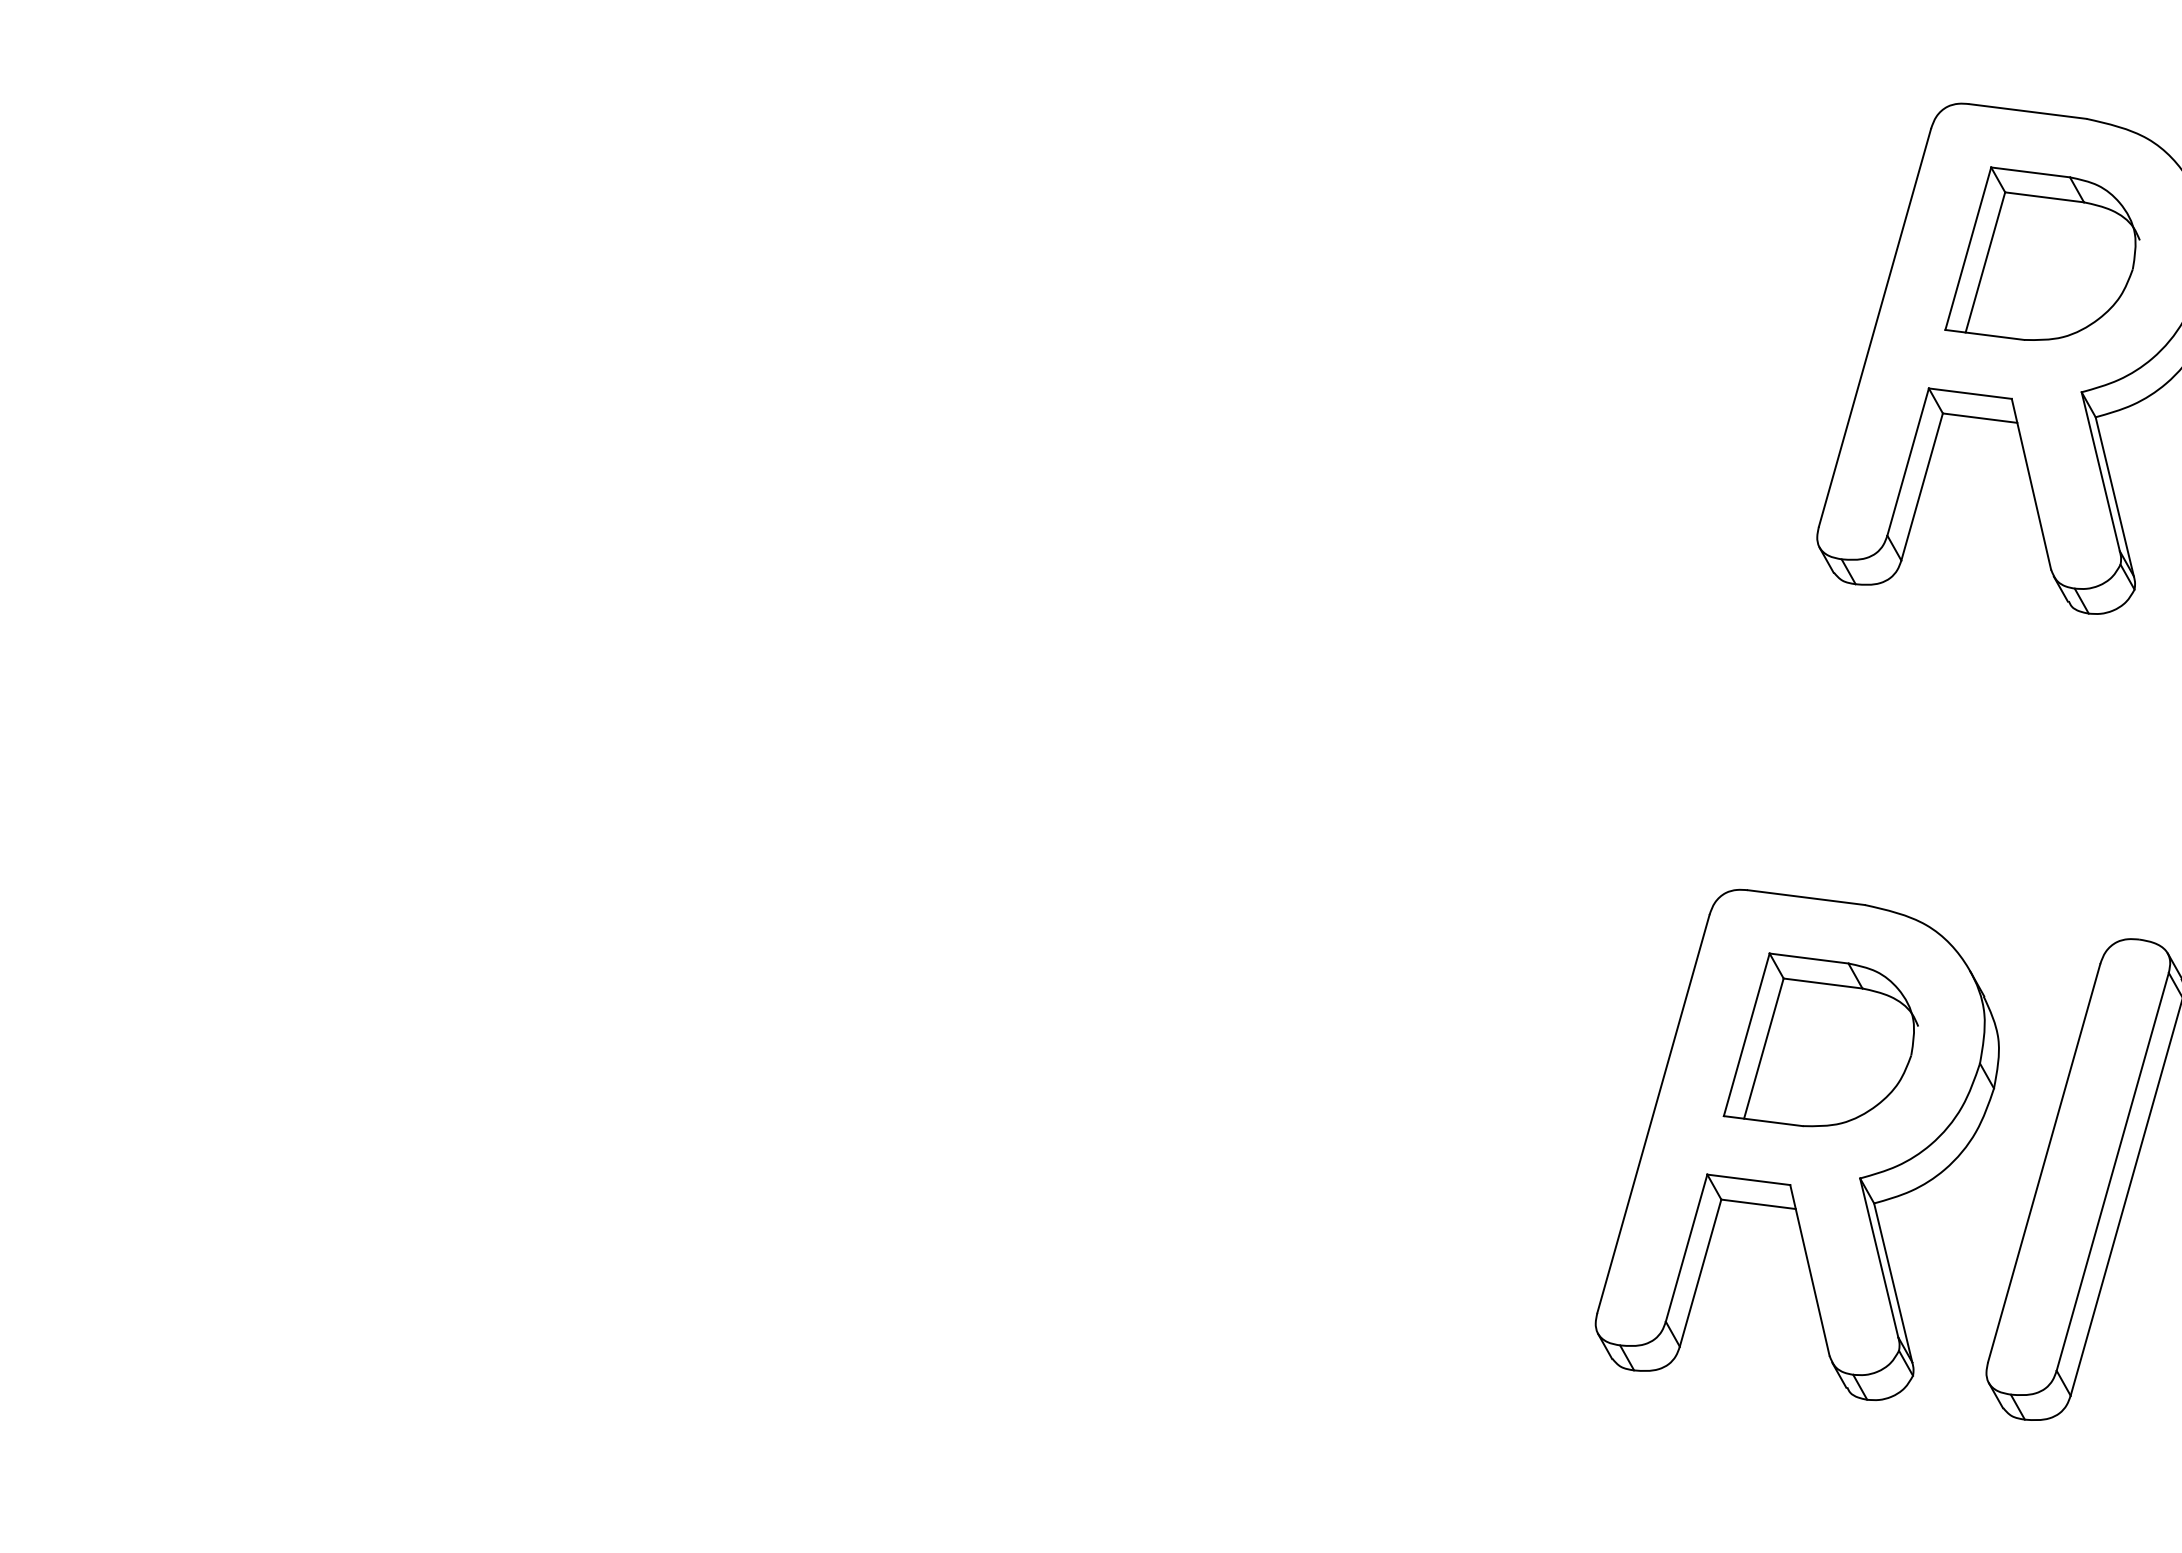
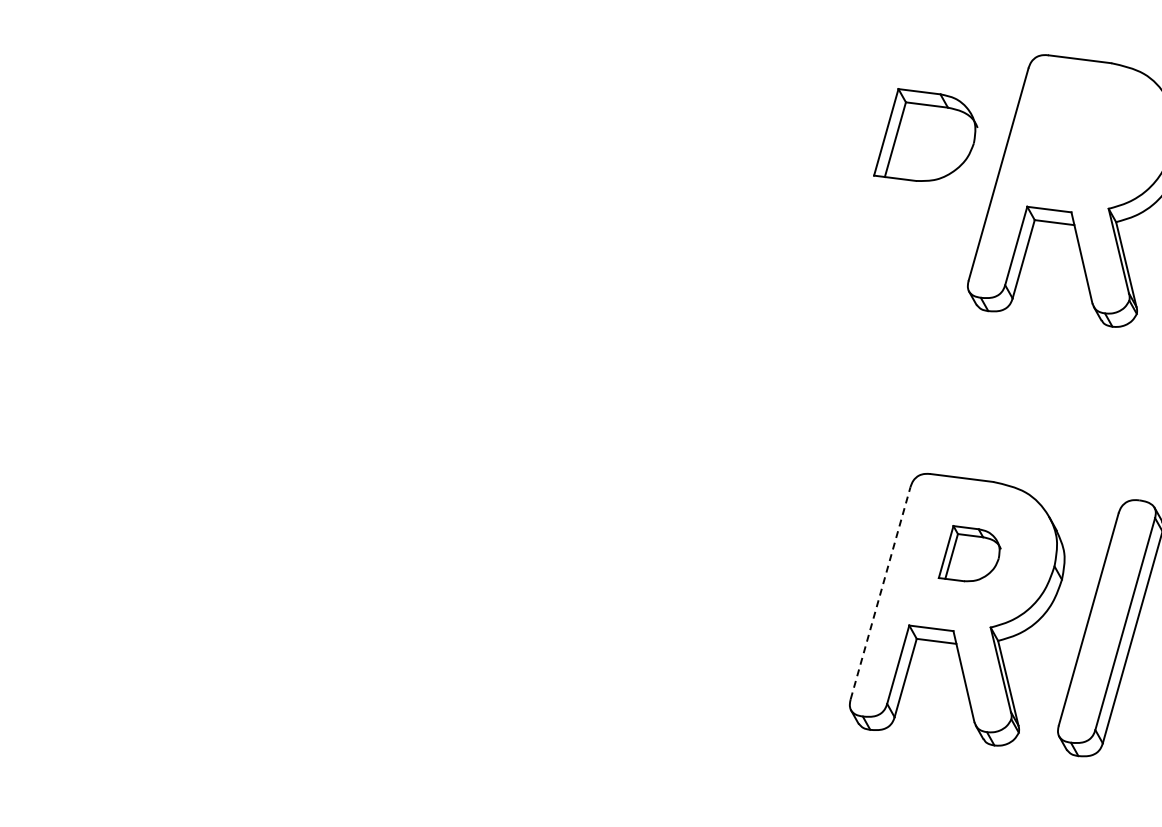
part: (2041, 252) -> (925, 134), moved
part: (1820, 1039) -> (969, 553), size x0.6
line: (1653, 1112) -> (880, 592), solid -> dashed

